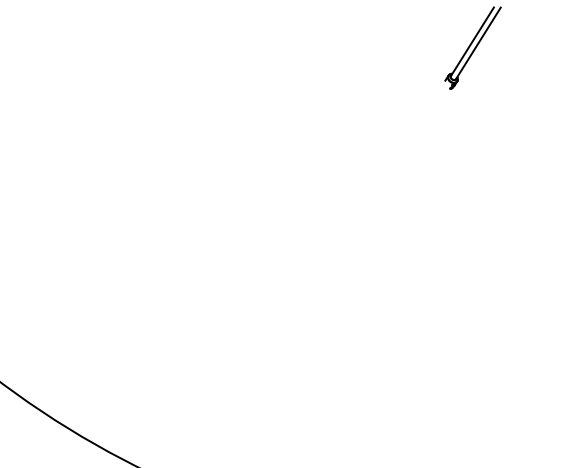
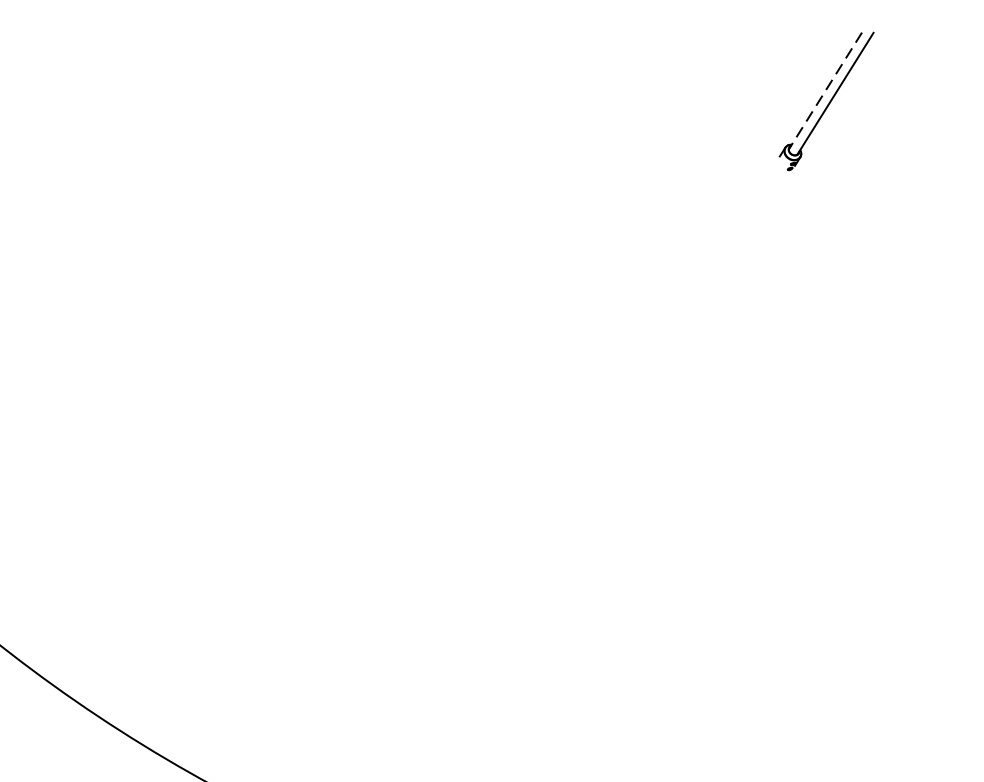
line: (472, 42) -> (825, 91), solid -> dashed

